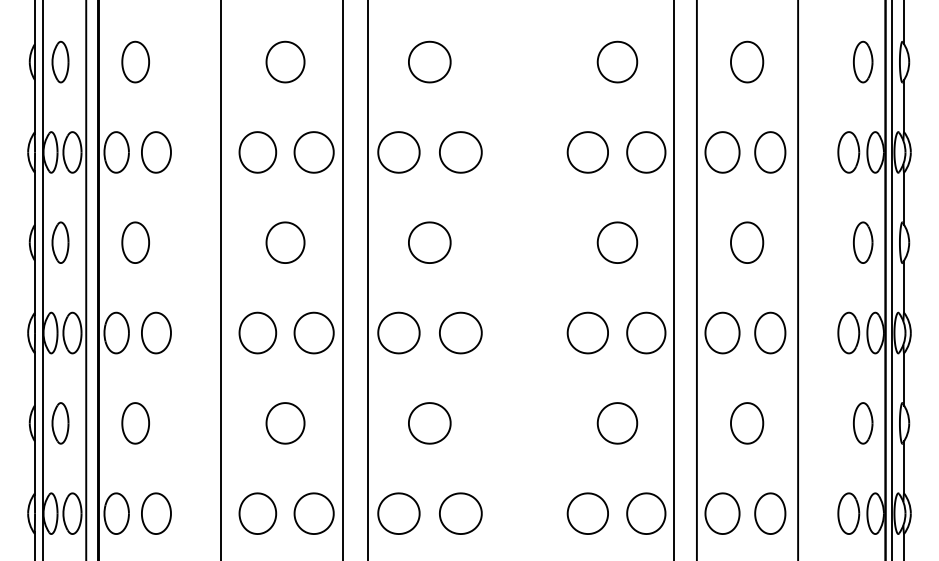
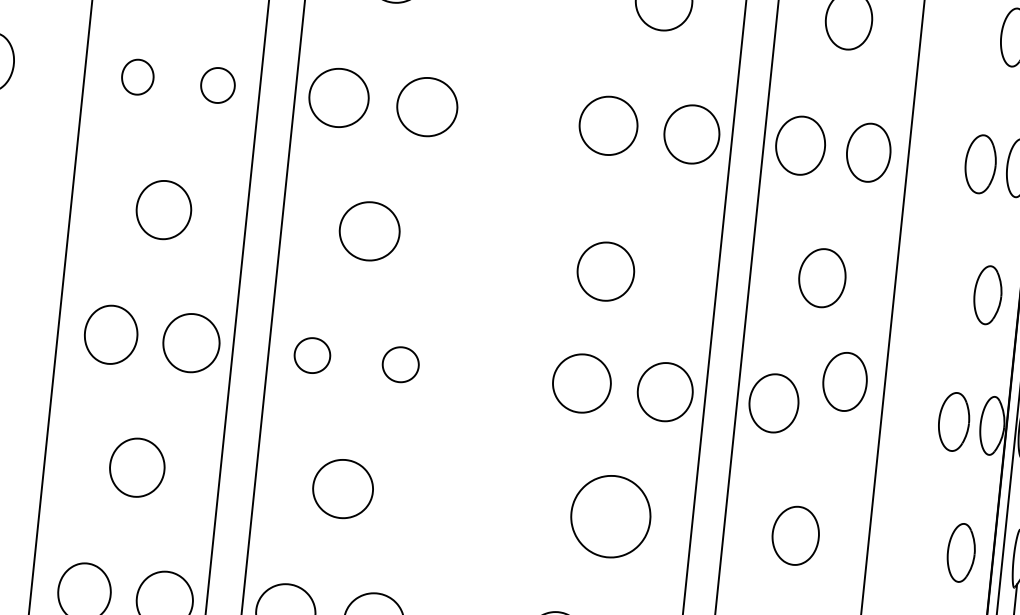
part: (257, 152) -> (137, 77), size x0.6
part: (313, 152) -> (217, 85), size x0.6
part: (617, 242) -> (605, 271), moved
part: (398, 332) -> (311, 354), size x0.6
part: (460, 332) -> (400, 363), size x0.6
part: (770, 332) -> (845, 381), moved
part: (617, 423) -> (610, 516), size x1.4

